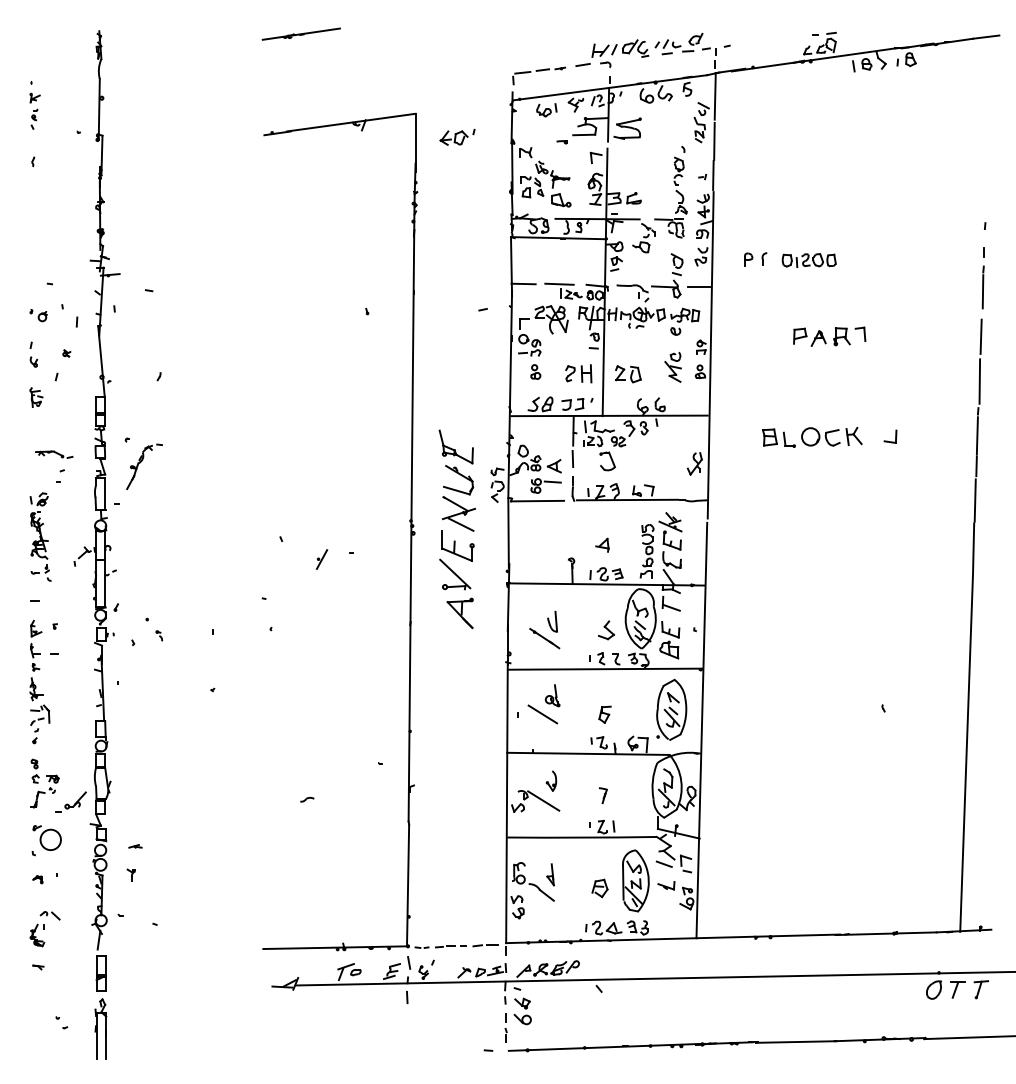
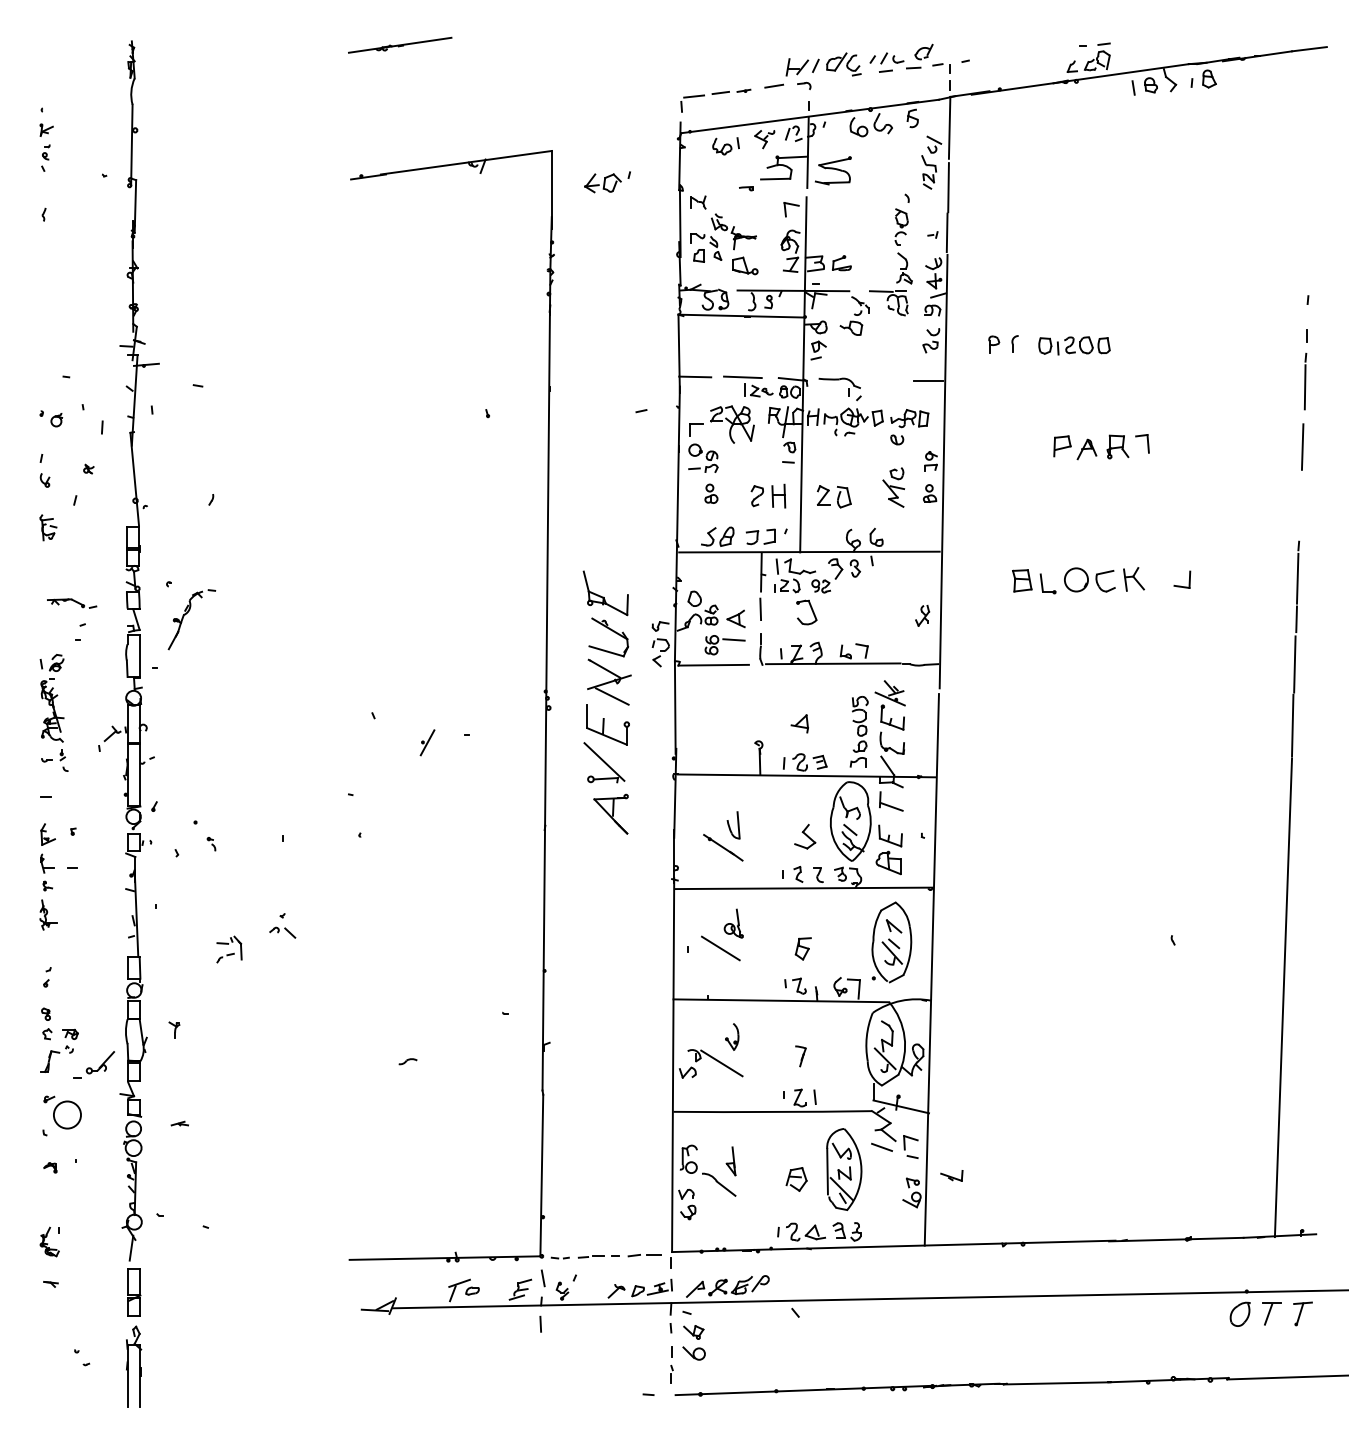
part: (672, 273) -> (892, 362), removed
line: (979, 381) -> (1300, 506), removed
part: (694, 463) -> (922, 615), size x0.7
part: (40, 715) -> (229, 949), moved
part: (131, 874) -> (174, 1029), moved
part: (666, 885) -> (951, 1175), moved
part: (50, 915) -> (282, 932), moved

